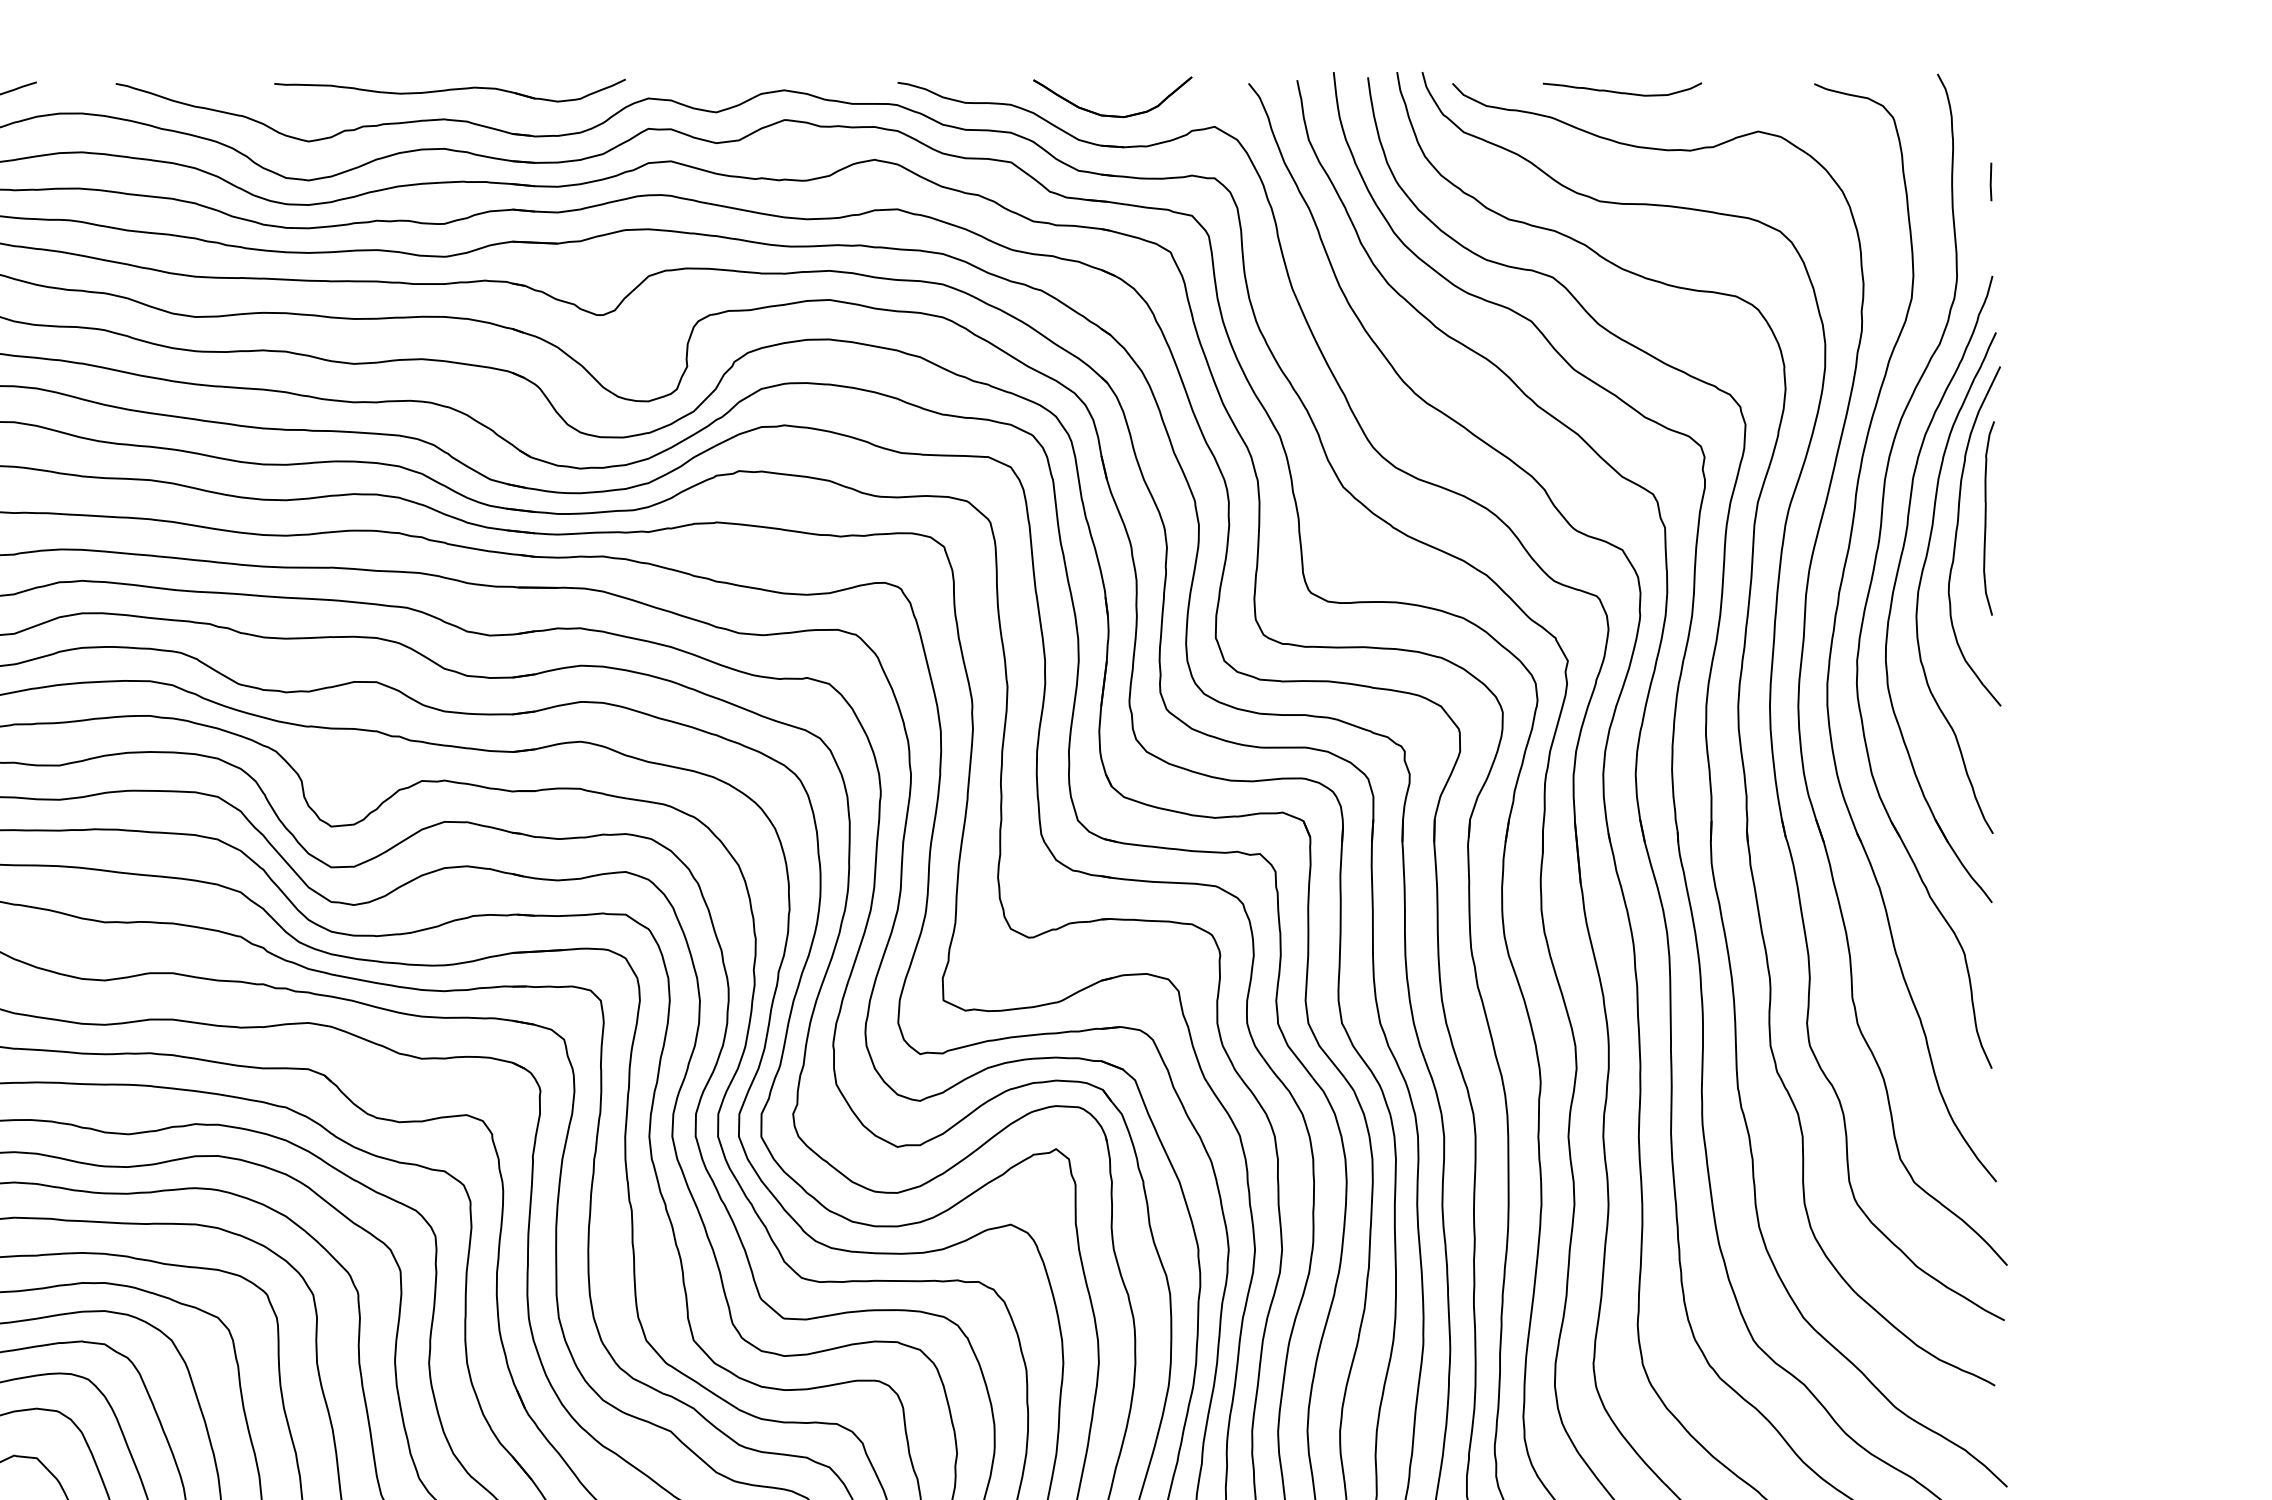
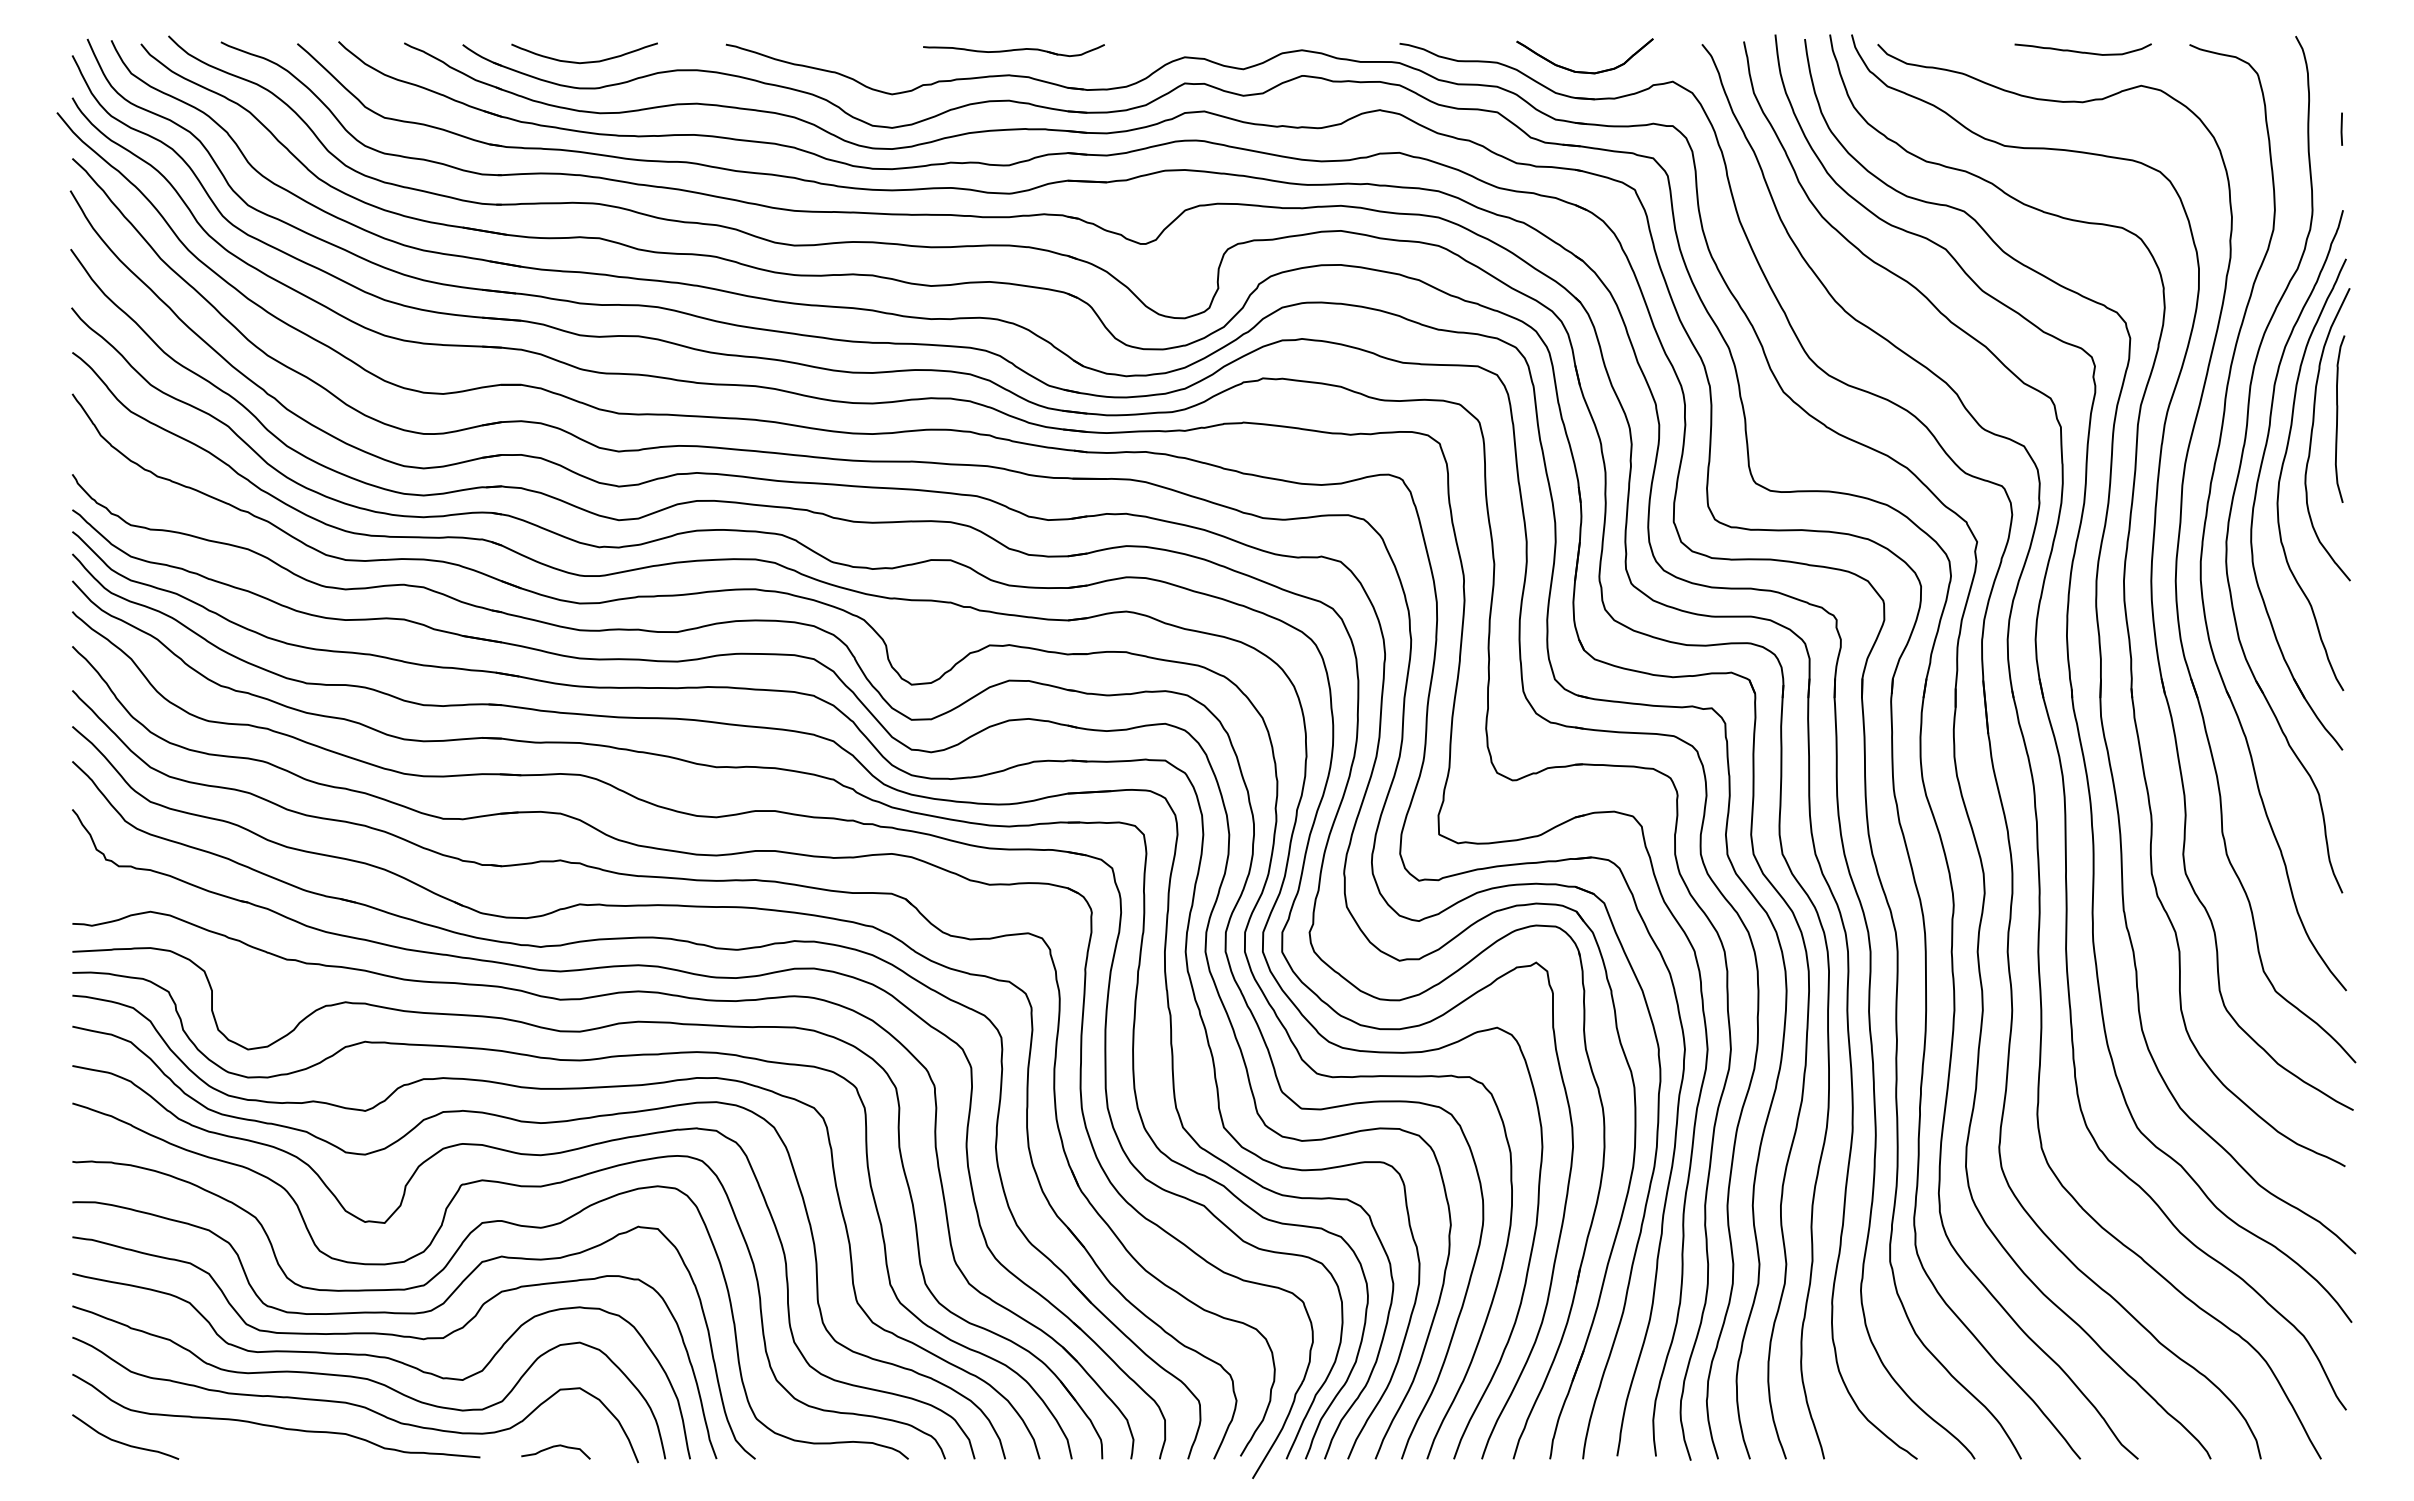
part: (449, 90) -> (1013, 50), size x0.6
curve: (1621, 91) -> (2082, 51), moved

